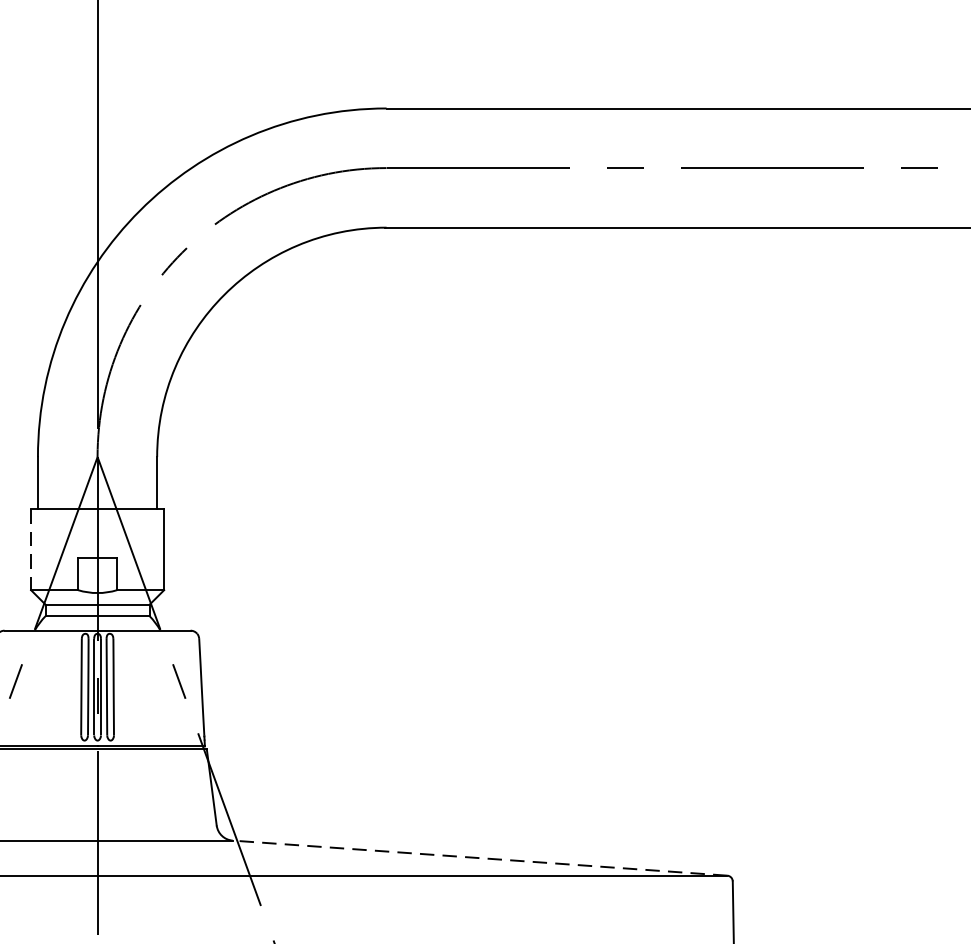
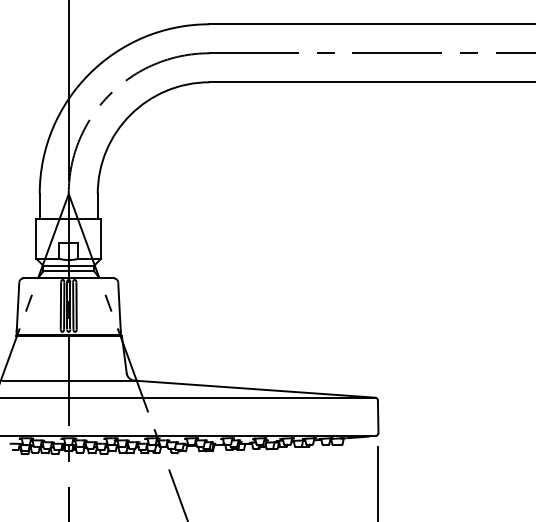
line: (31, 550) -> (36, 239), dashed -> solid
line: (479, 858) -> (254, 389), dashed -> solid

